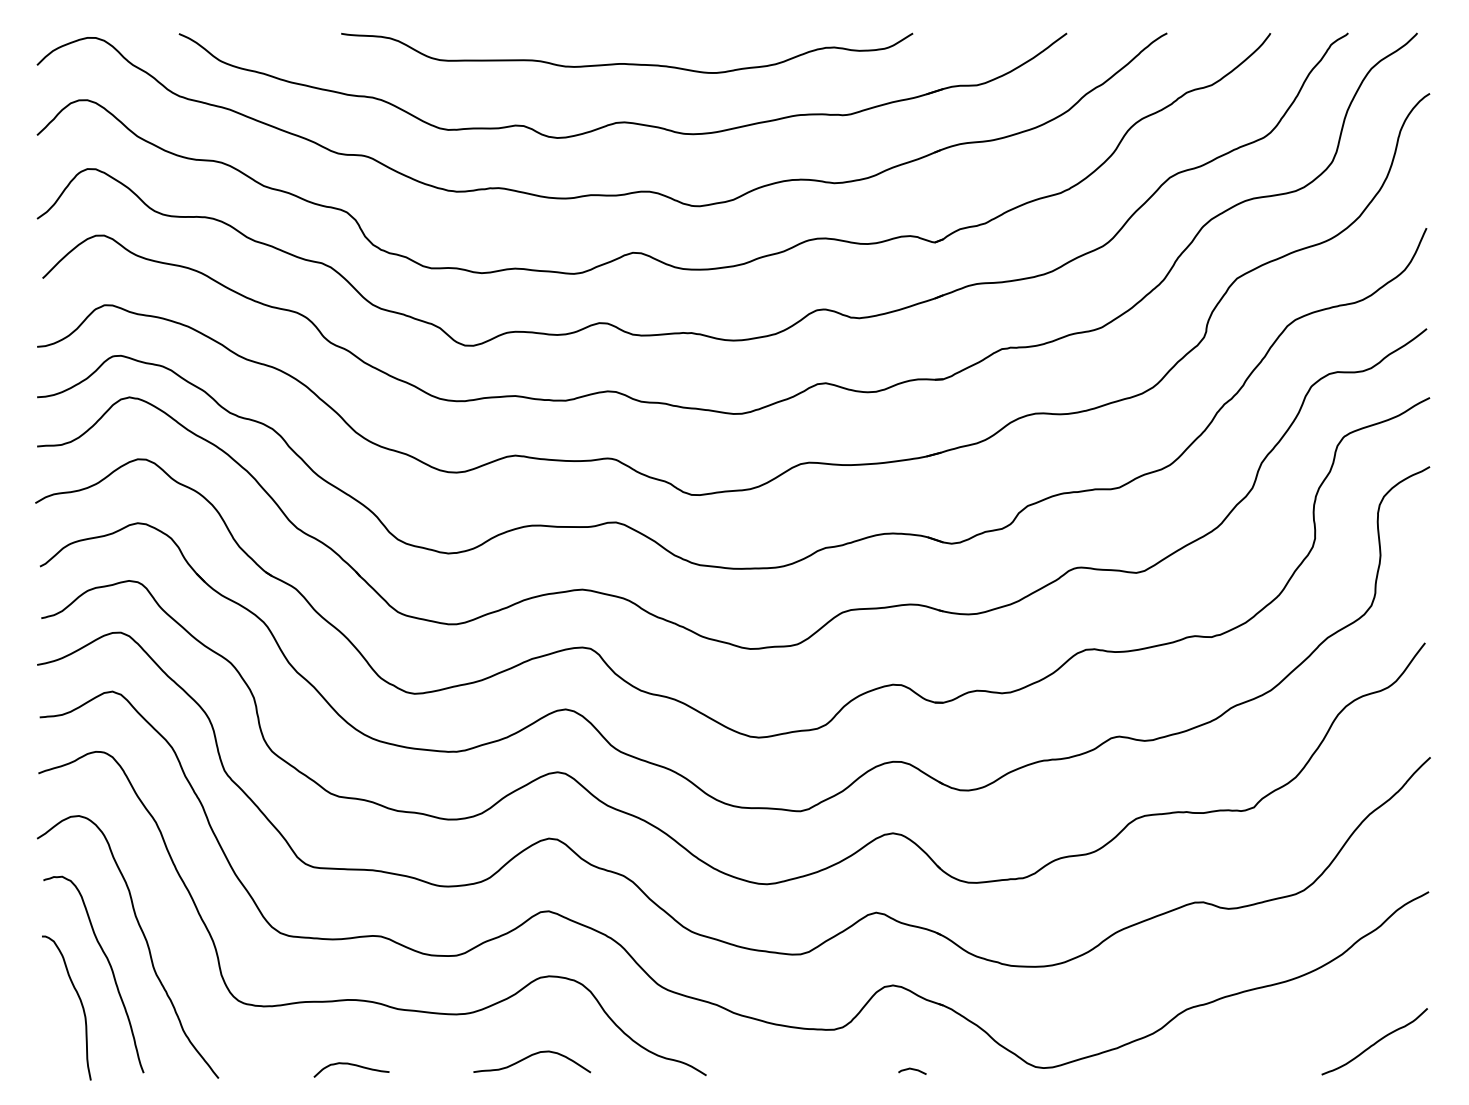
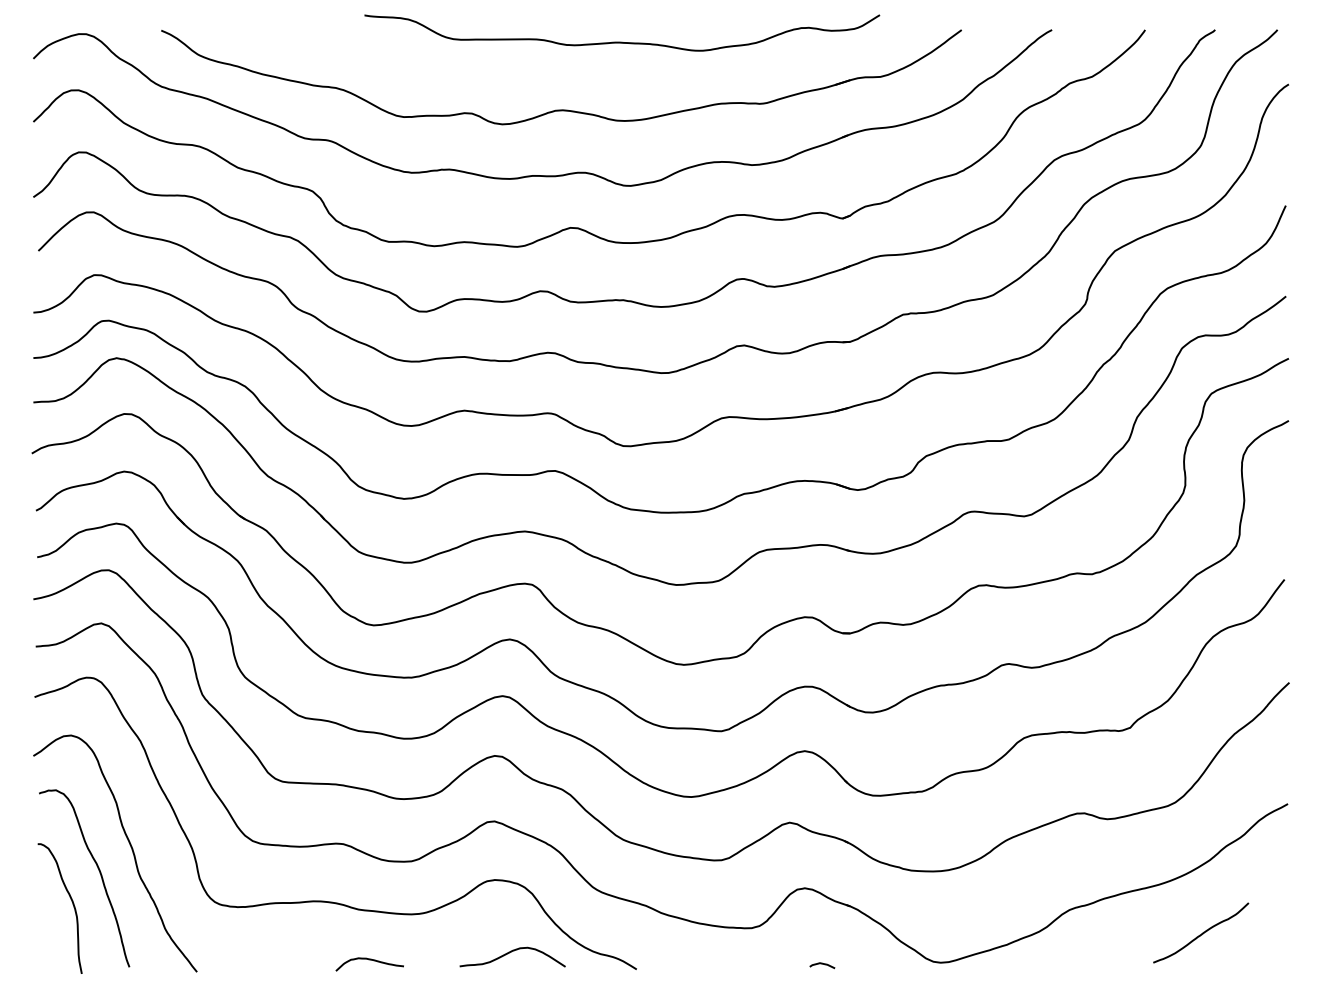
curve: (627, 62) -> (622, 41), moved
curve: (1376, 1041) -> (1202, 932), moved
curve: (530, 1056) -> (511, 952), moved
curve: (351, 1065) -> (369, 960), moved

